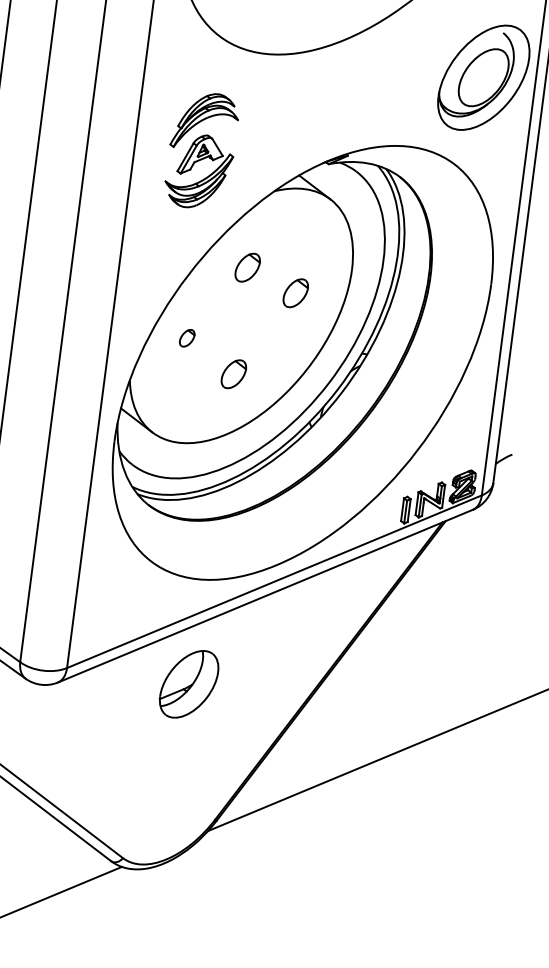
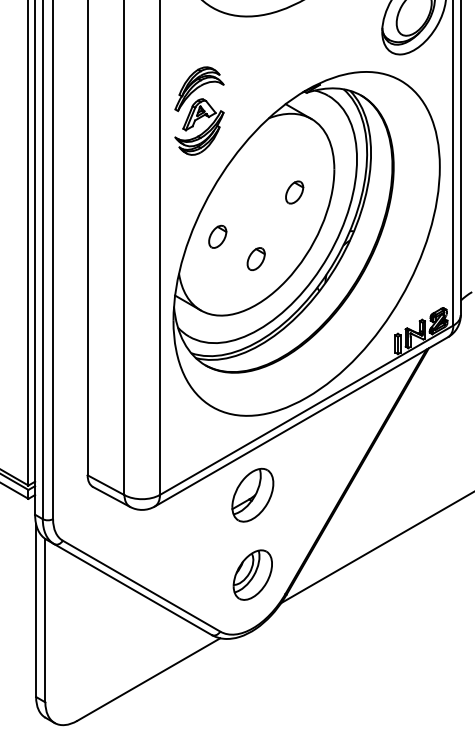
part: (201, 149) -> (199, 110), moved
part: (246, 266) -> (255, 177), removed
part: (186, 337) -> (217, 236), size x1.67
part: (175, 788) -> (252, 574), added

